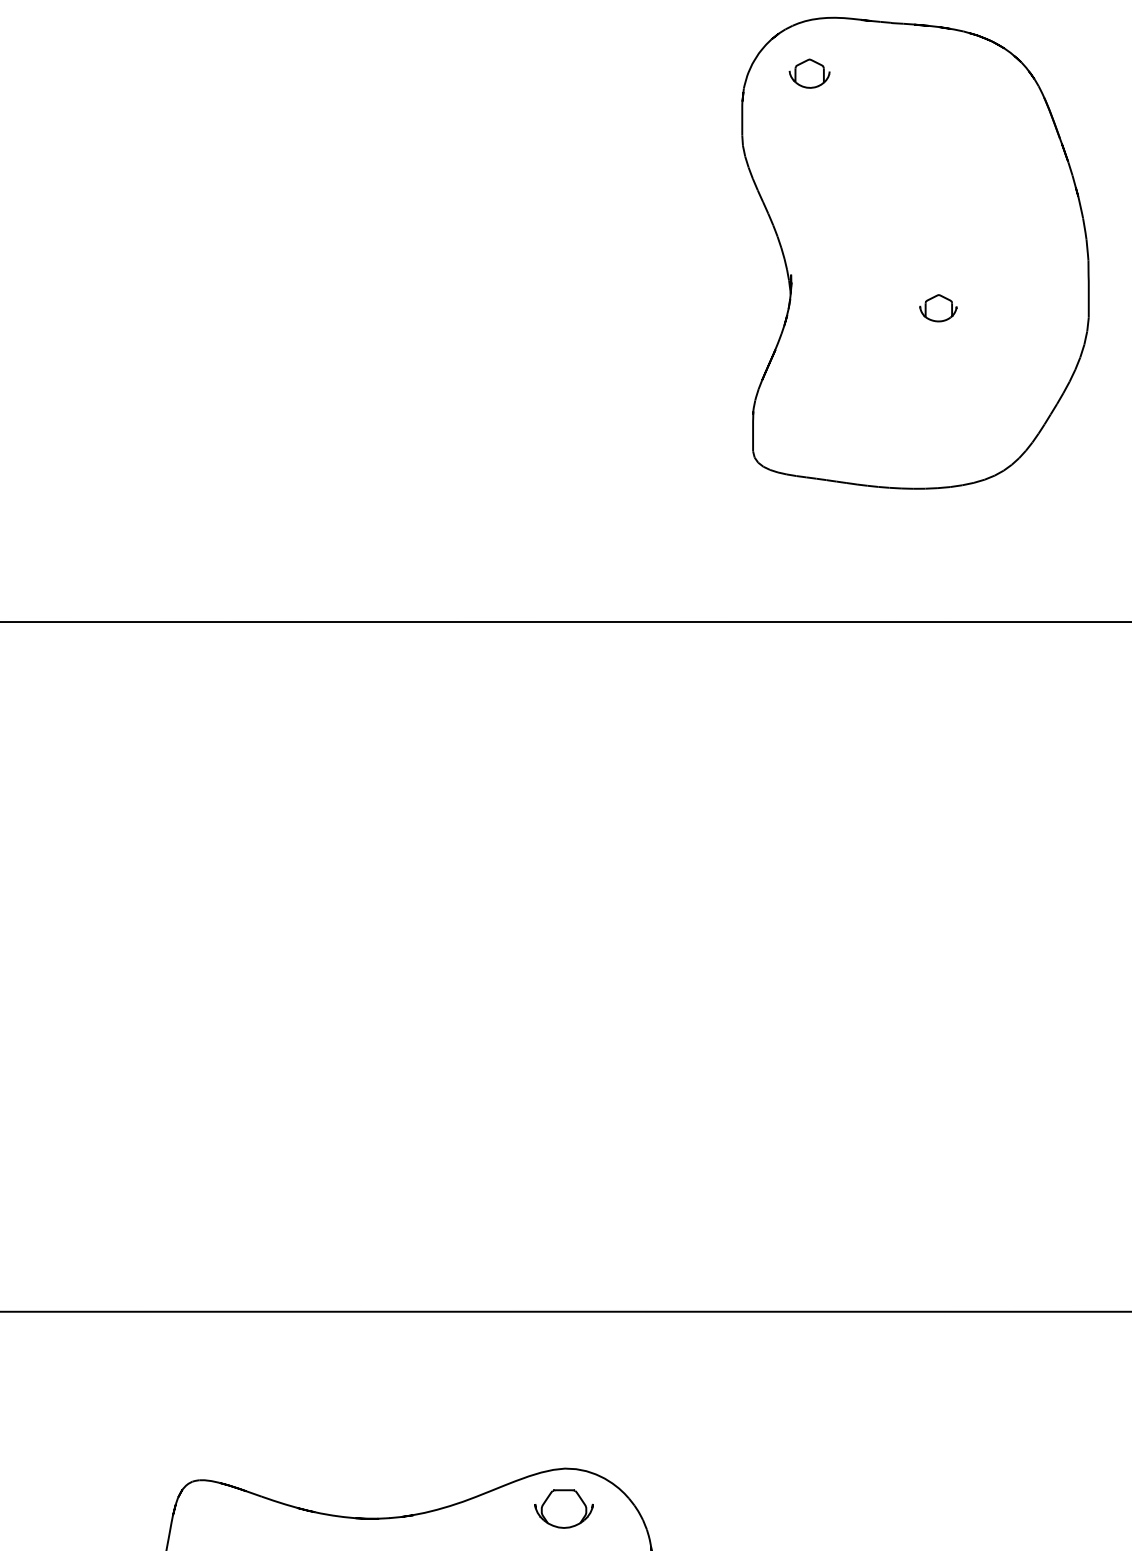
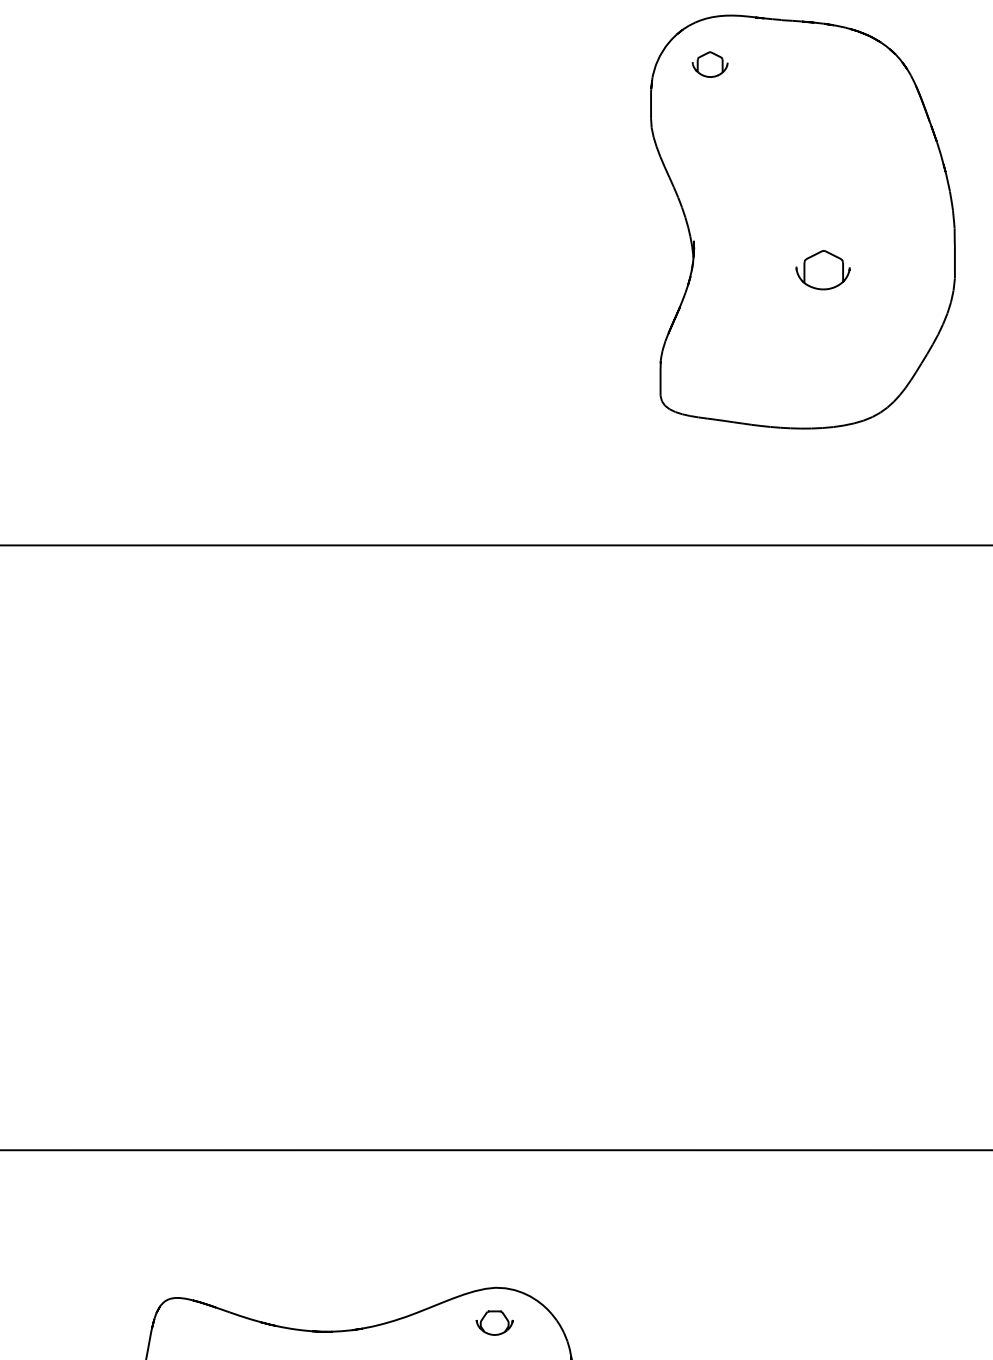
part: (937, 308) -> (822, 270), size x1.67
part: (563, 1508) -> (494, 1322), size x0.71

